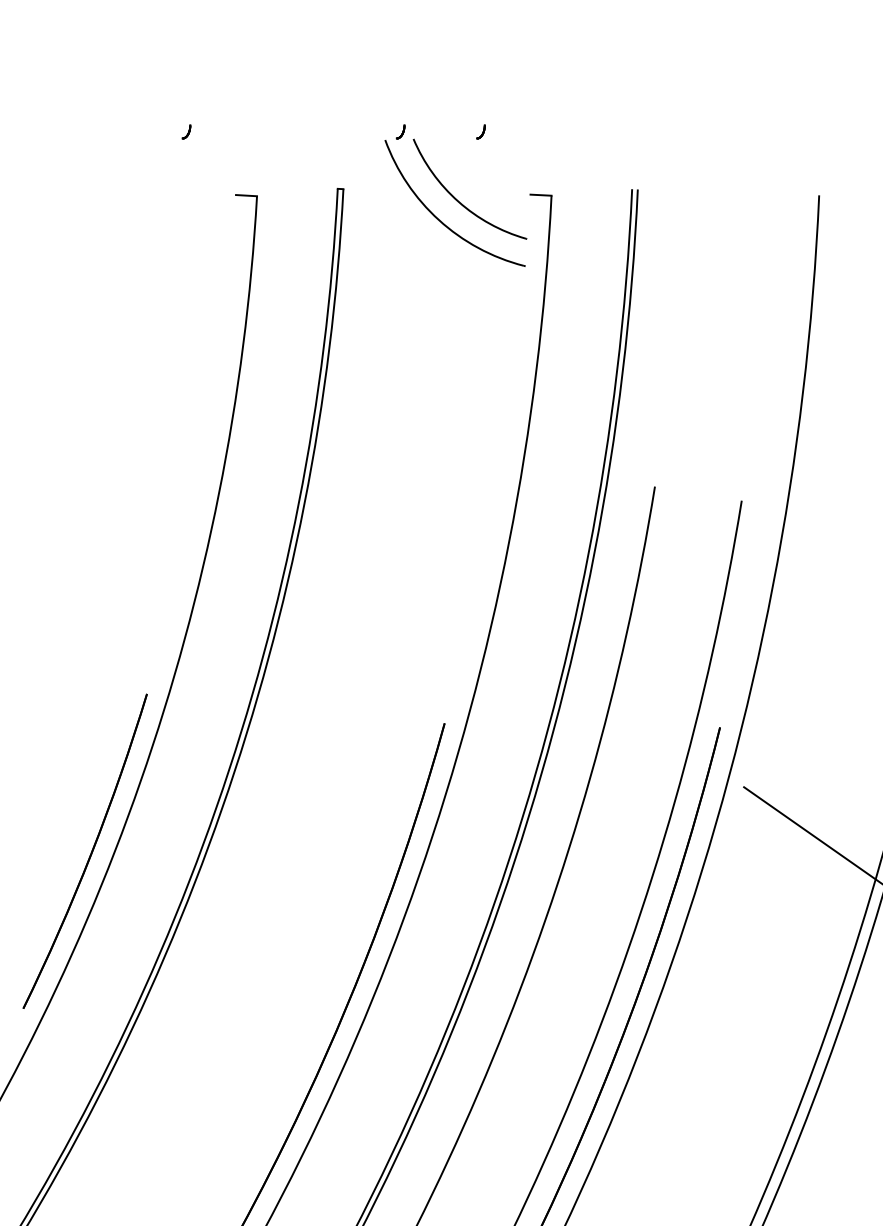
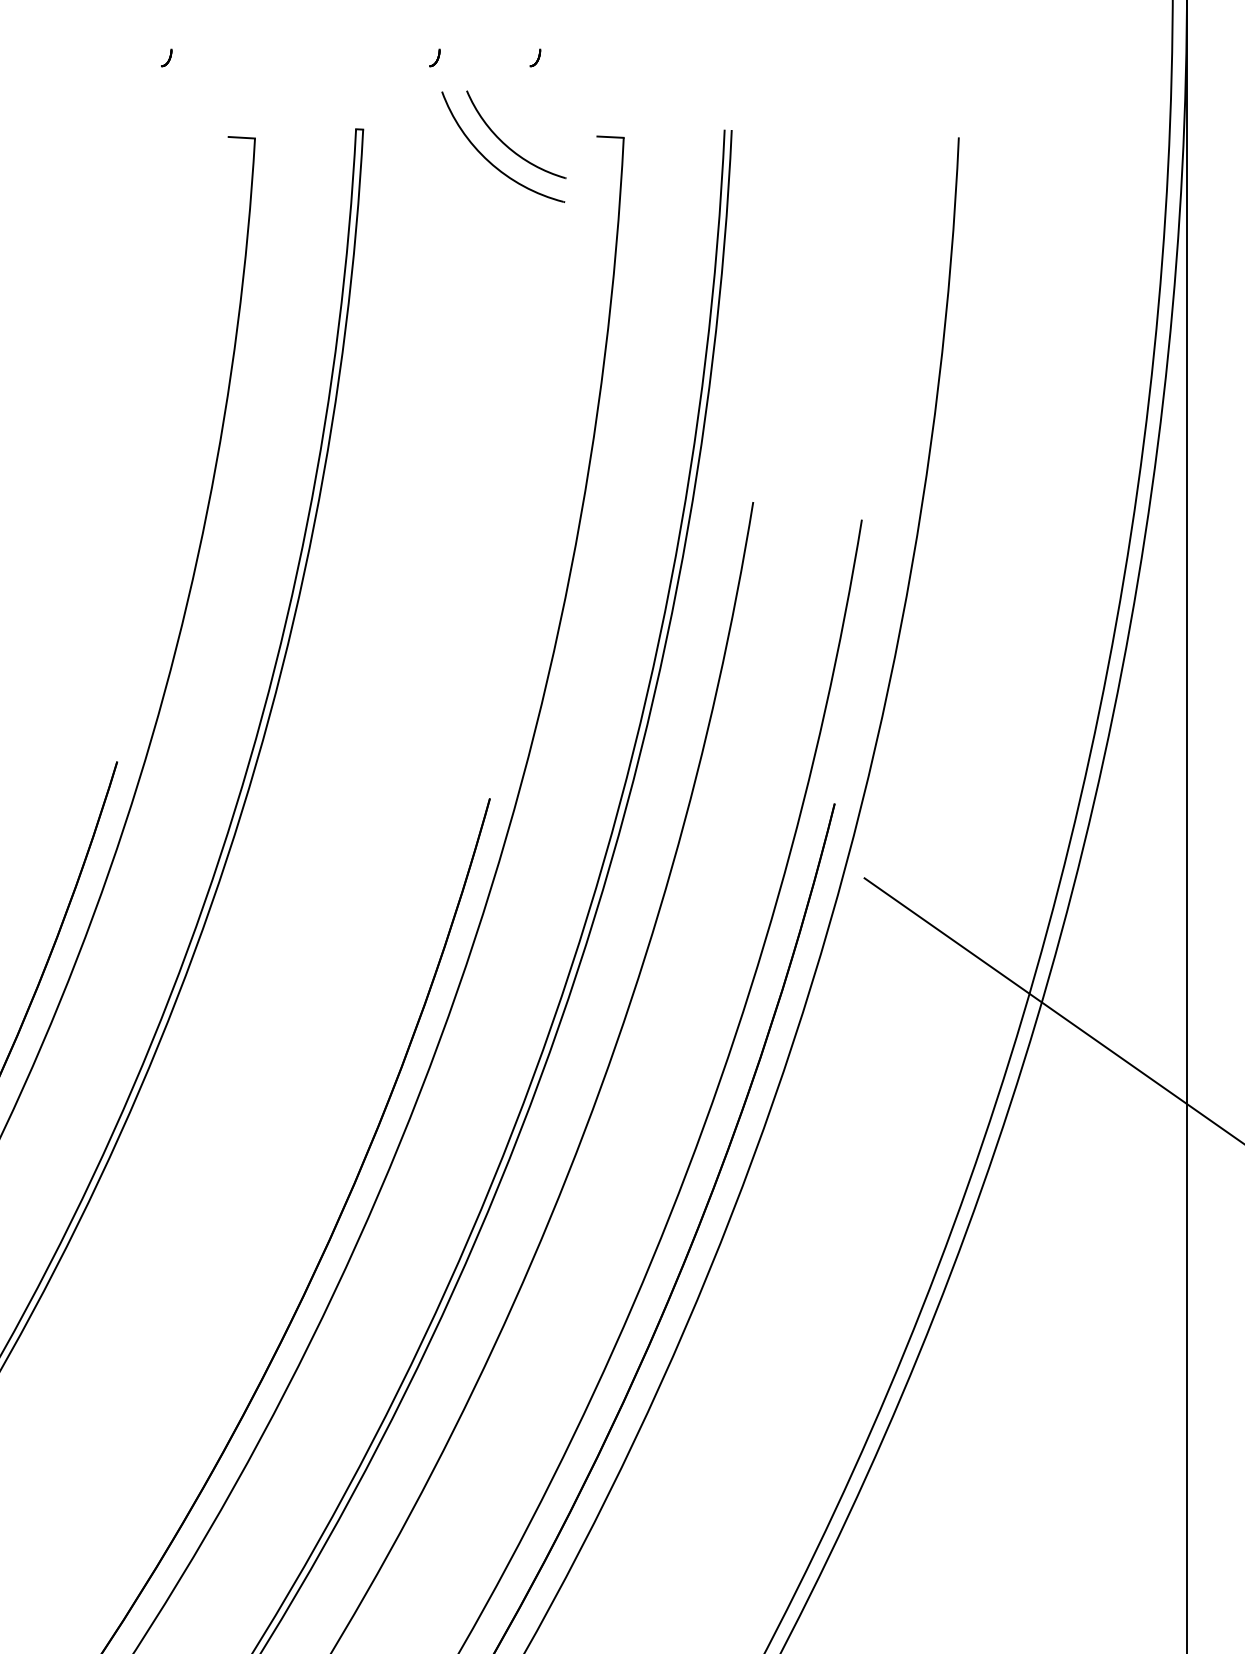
part: (455, 202) -> (503, 146), size x0.7

